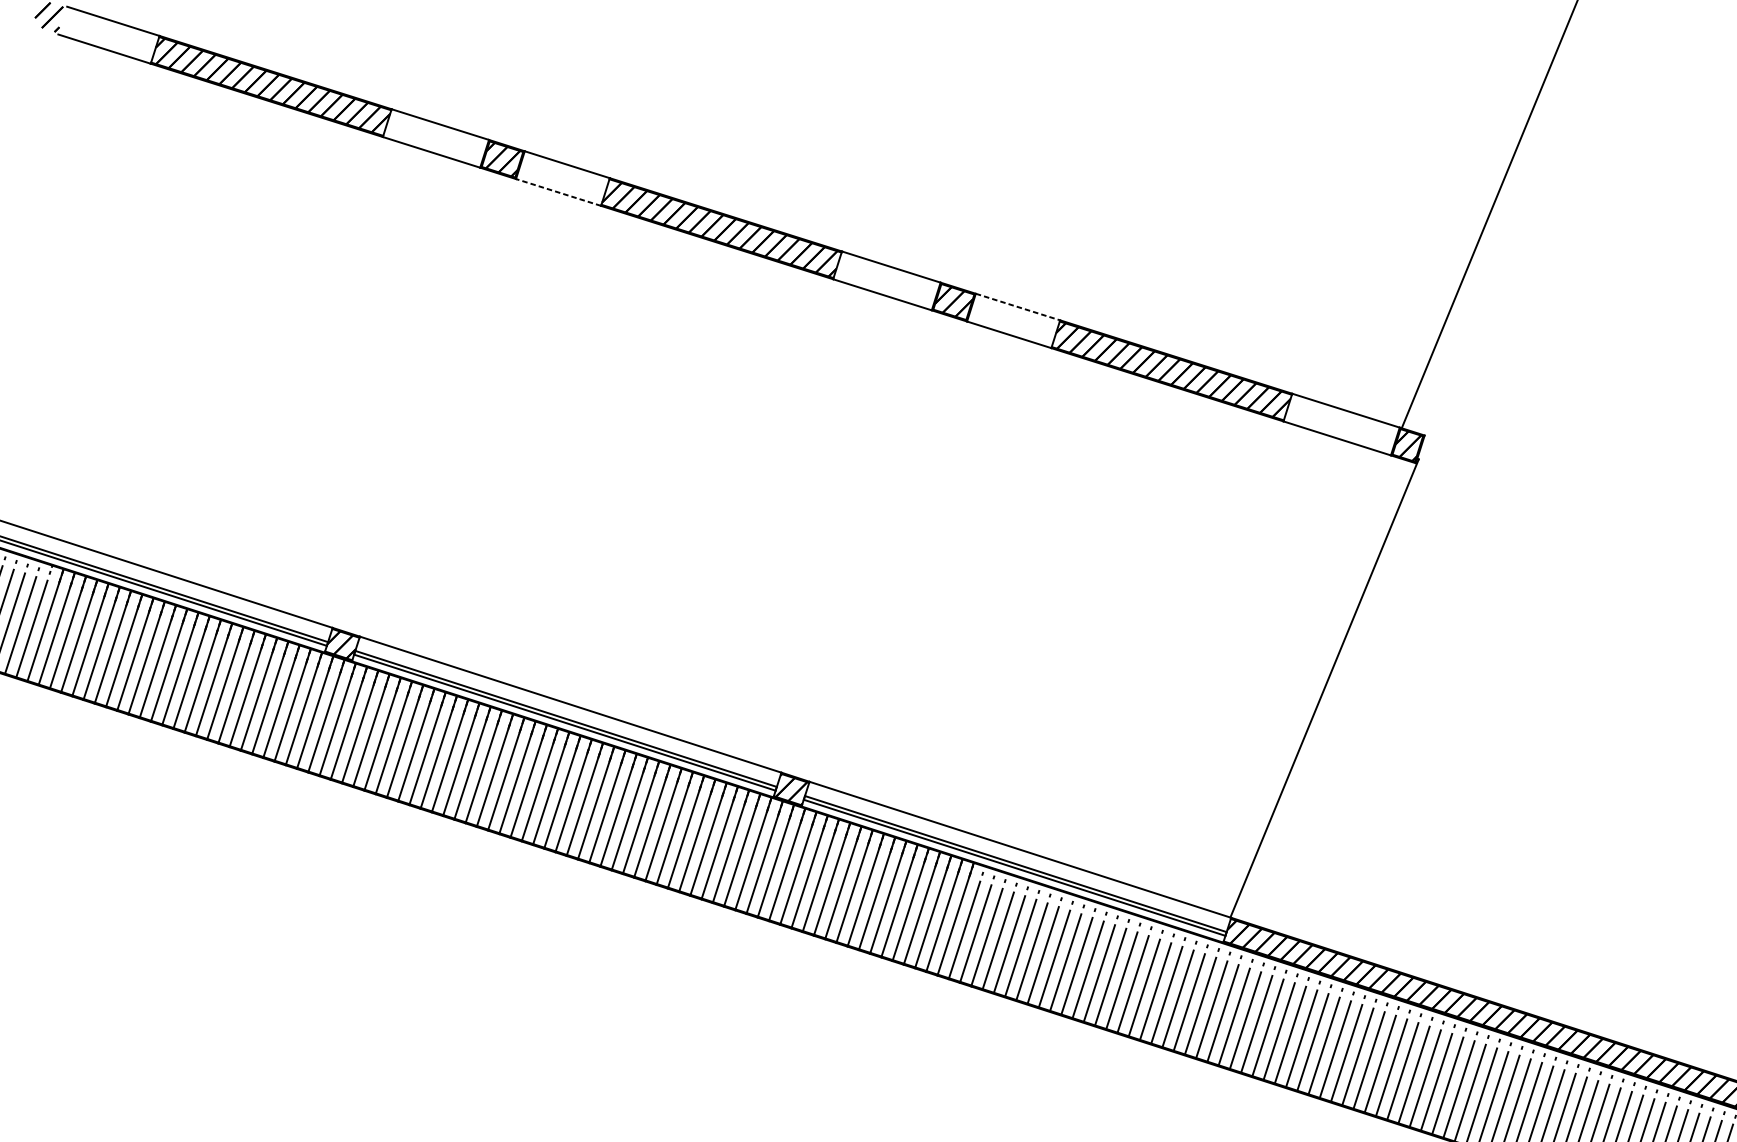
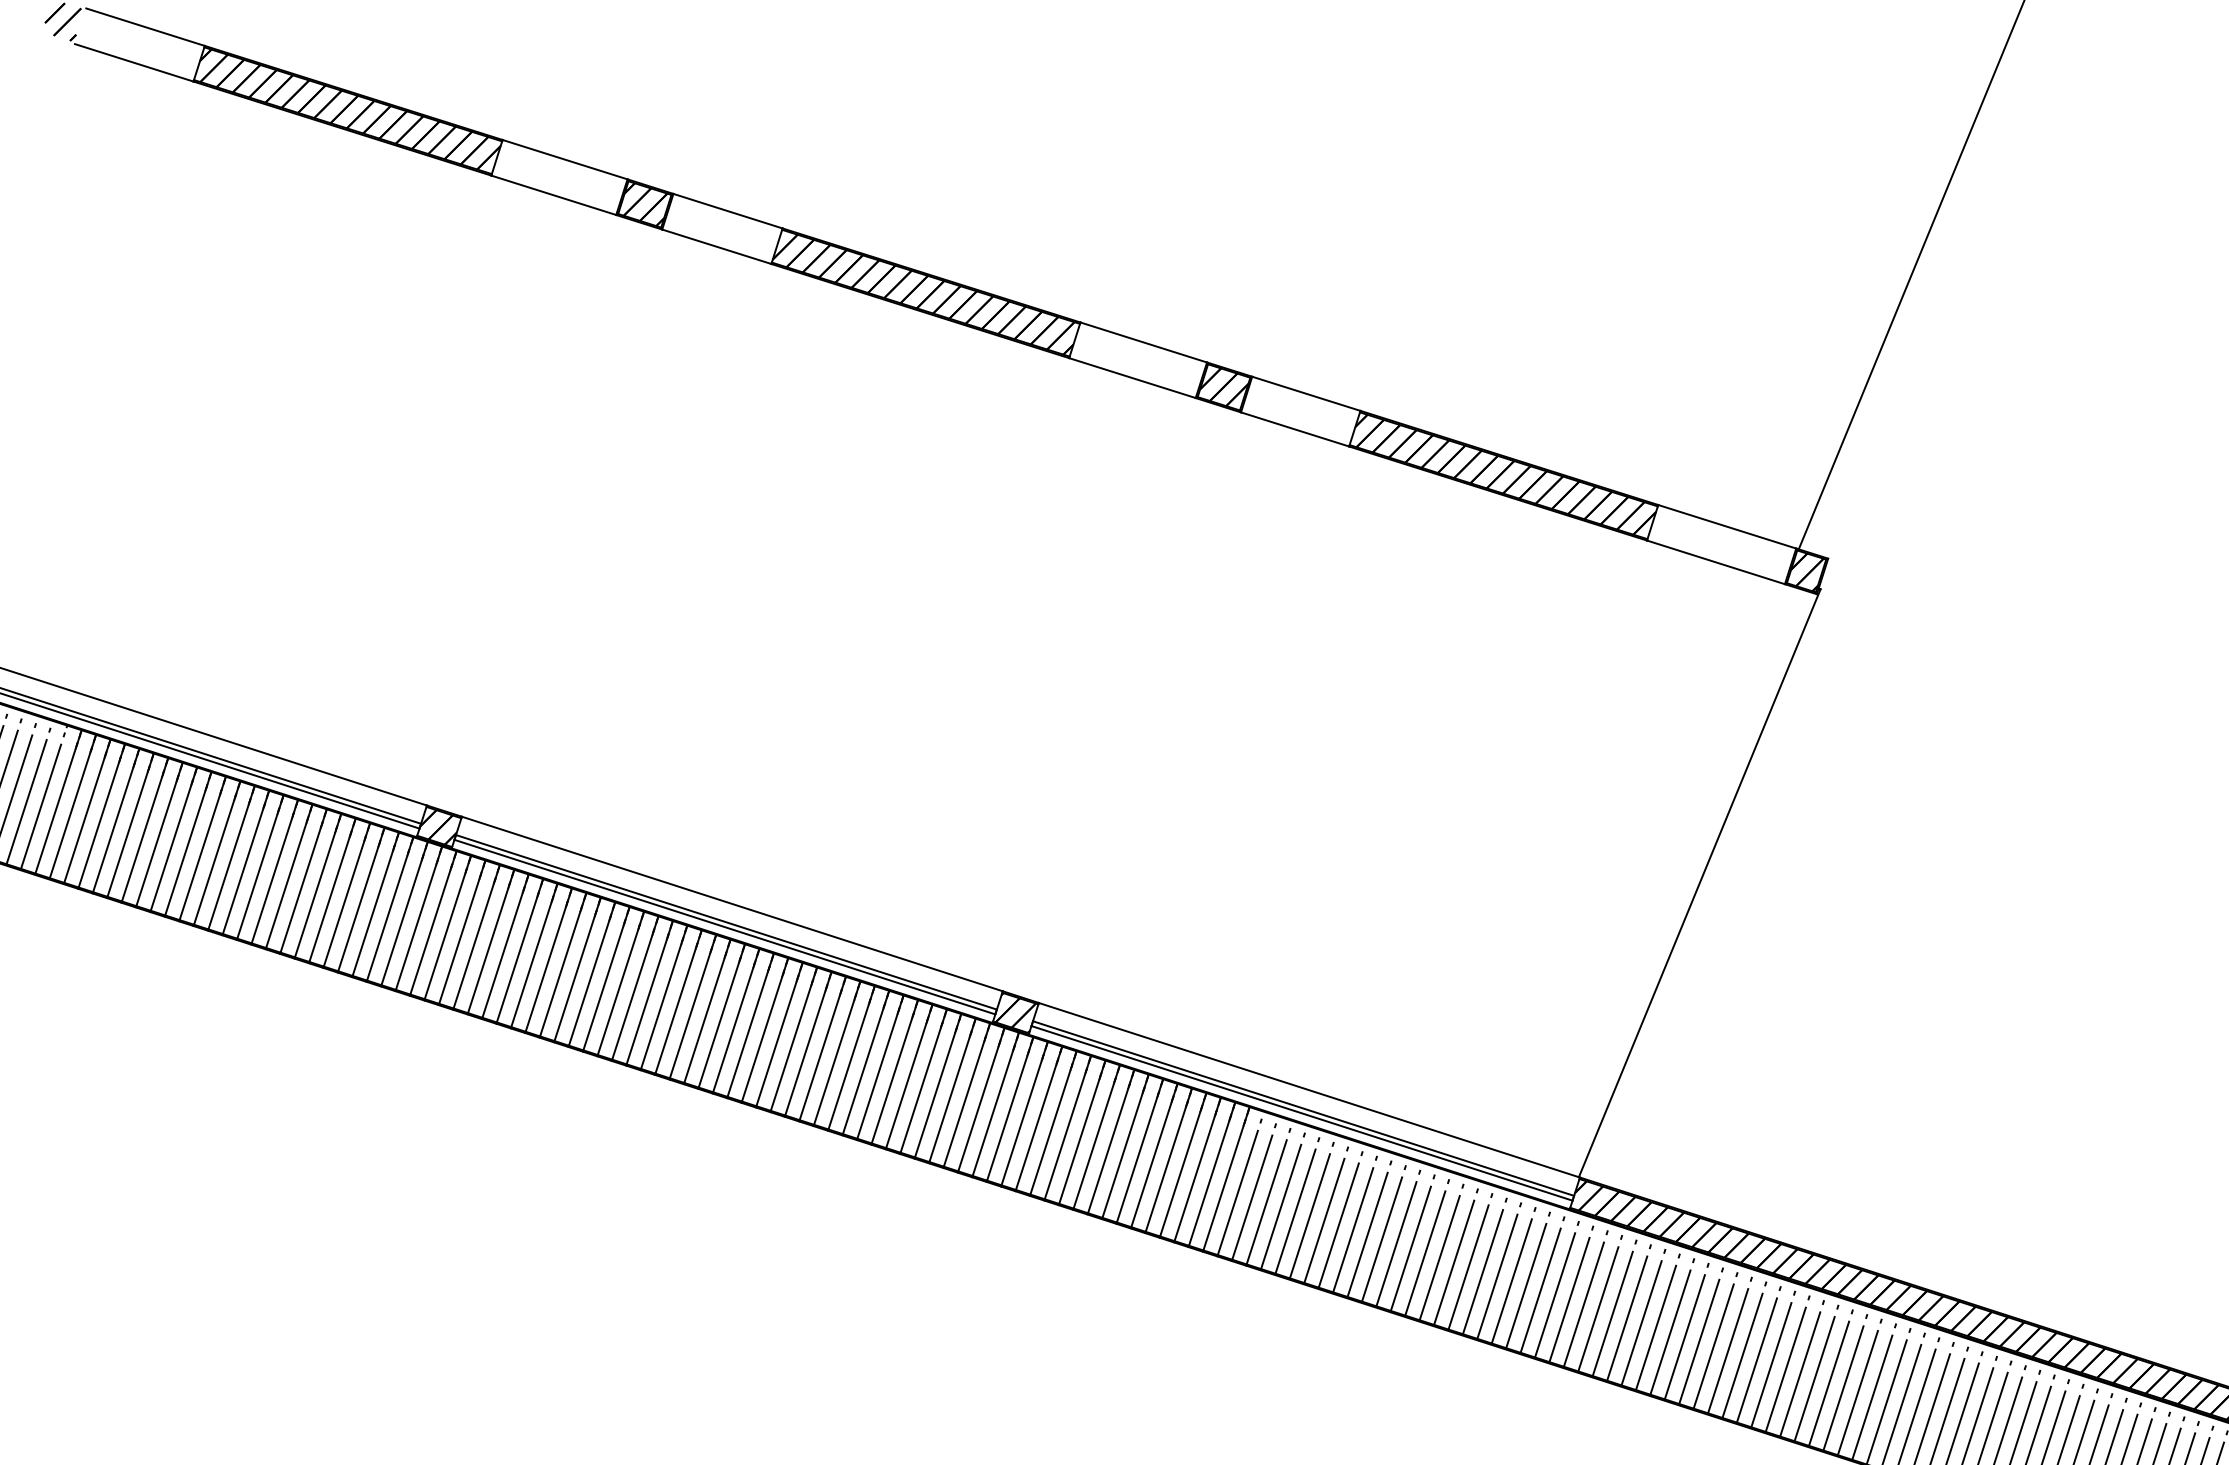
line: (558, 192) -> (716, 246), dashed -> solid
line: (1018, 306) -> (1306, 393), dashed -> solid

